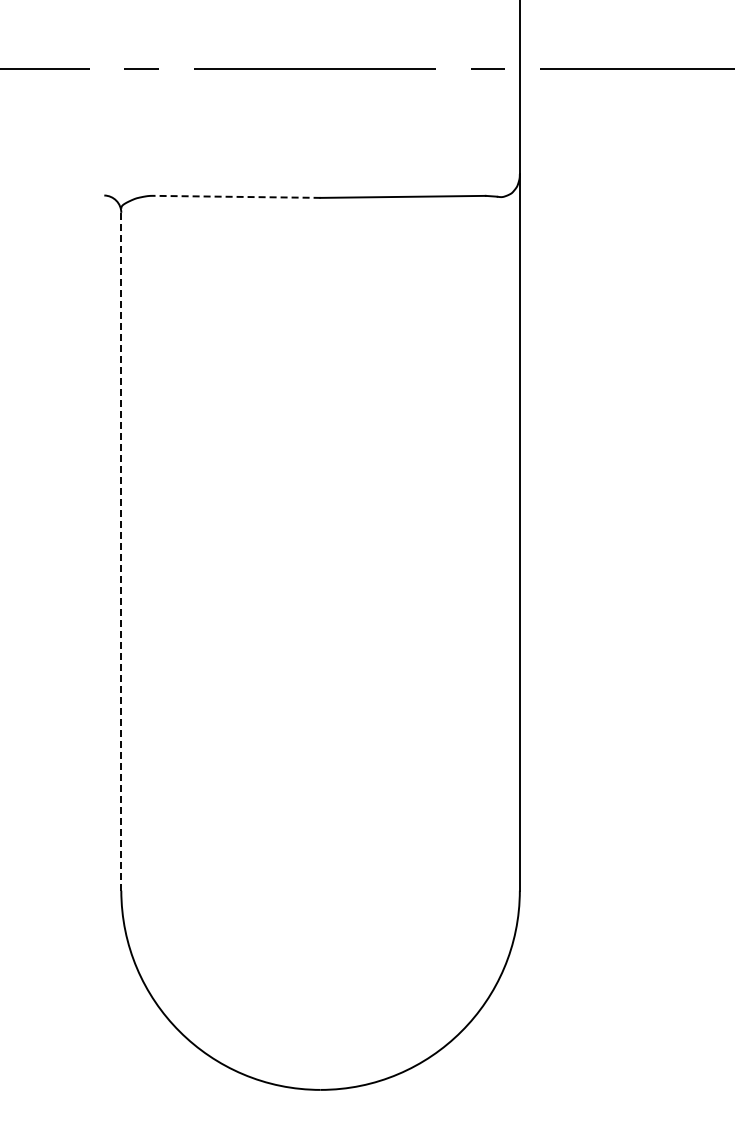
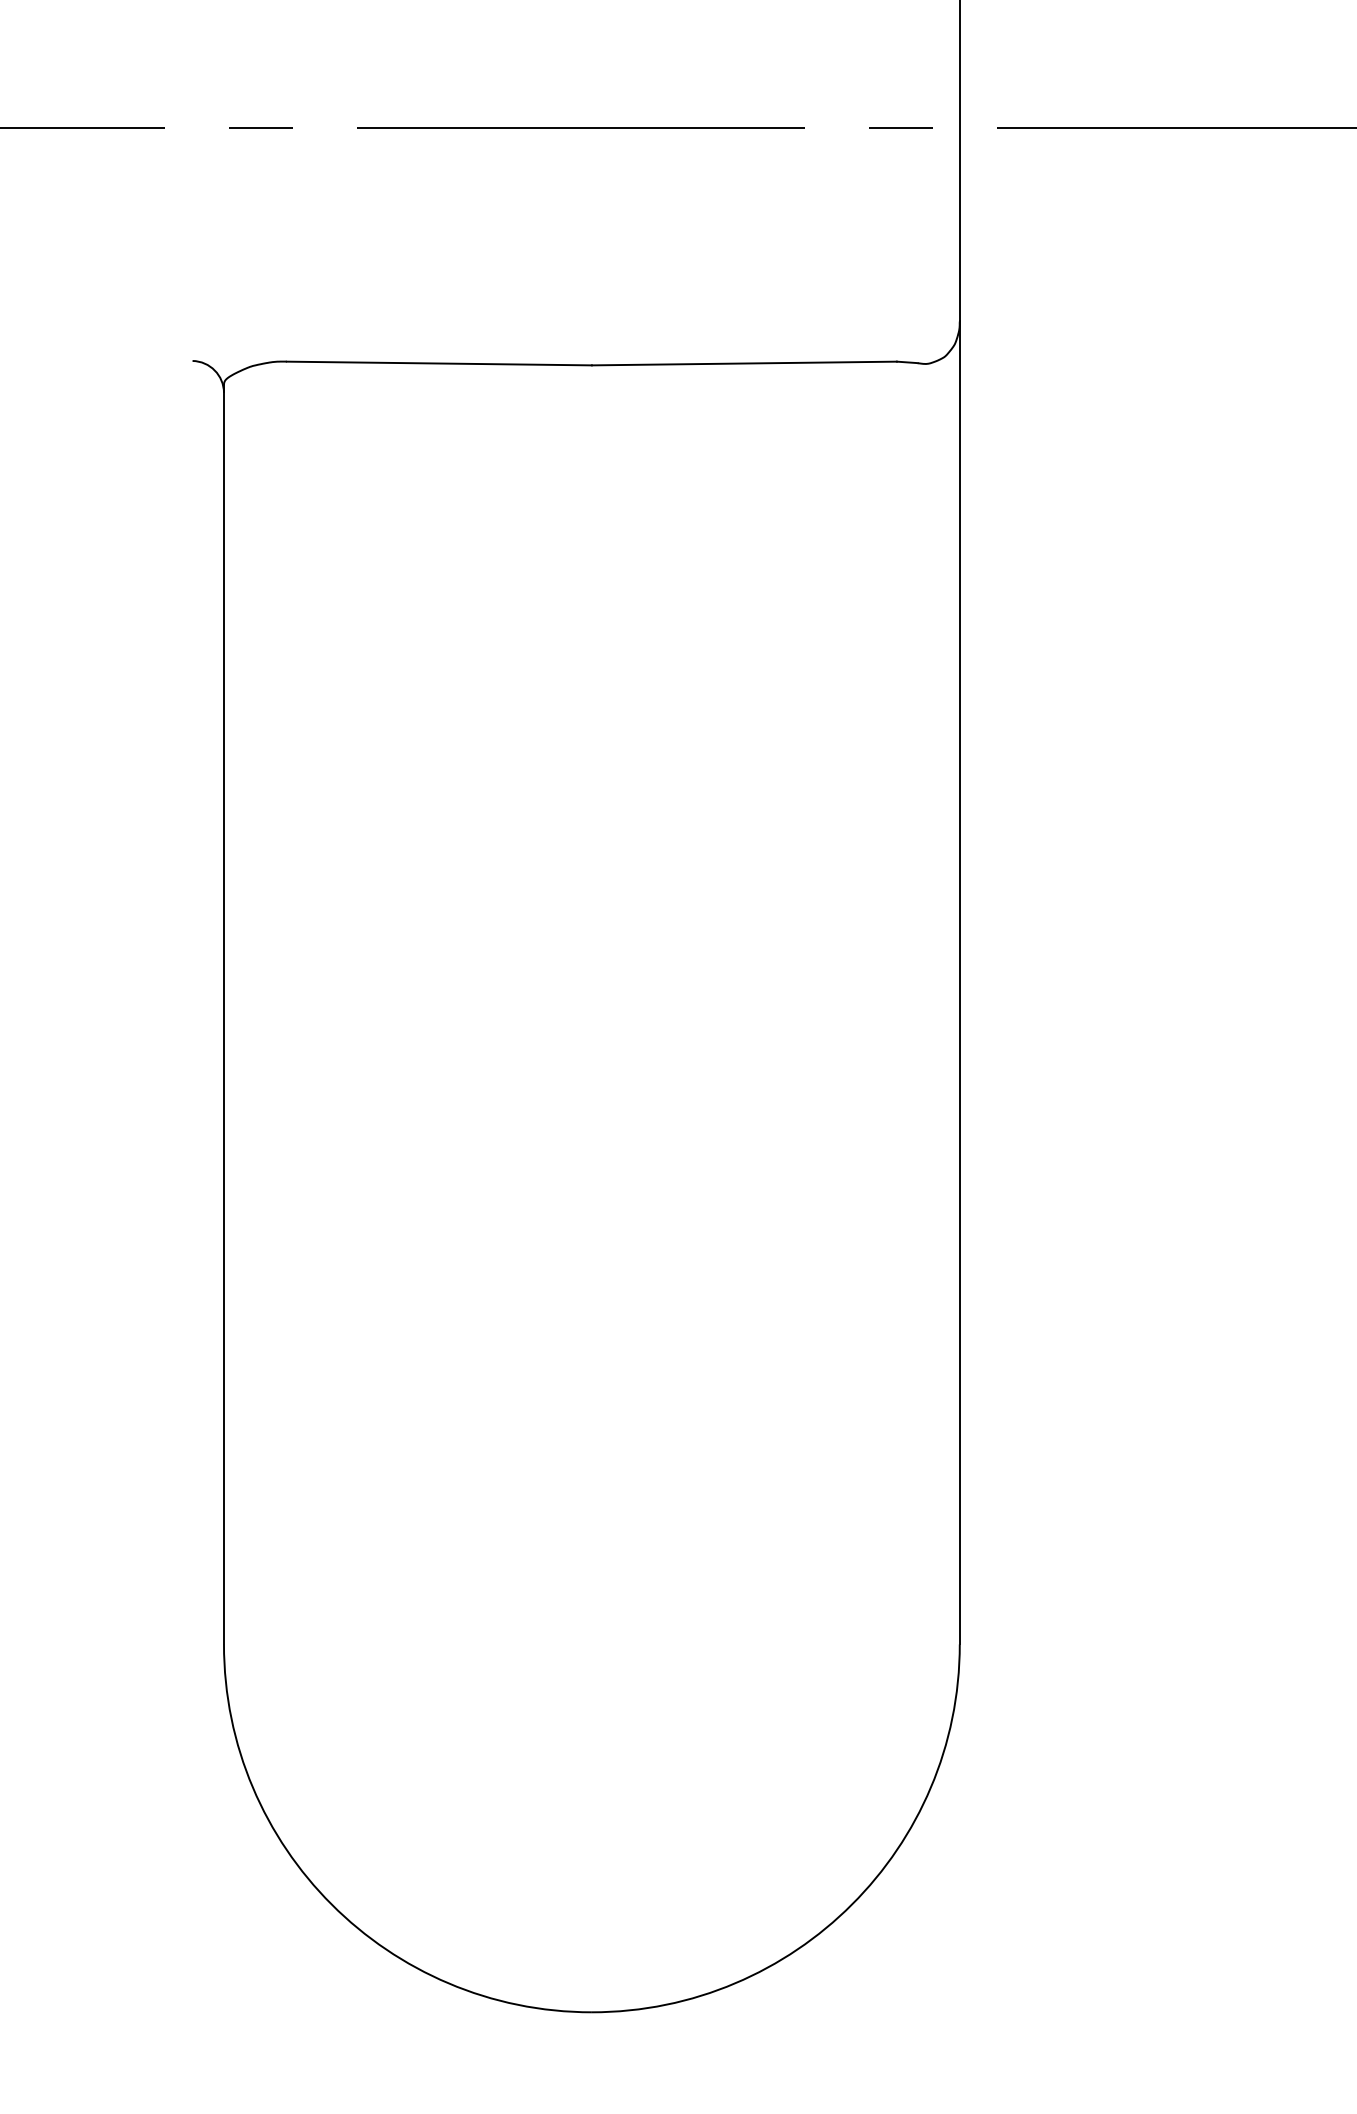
line: (237, 196) -> (438, 362), dashed -> solid
line: (121, 549) -> (224, 1014), dashed -> solid

